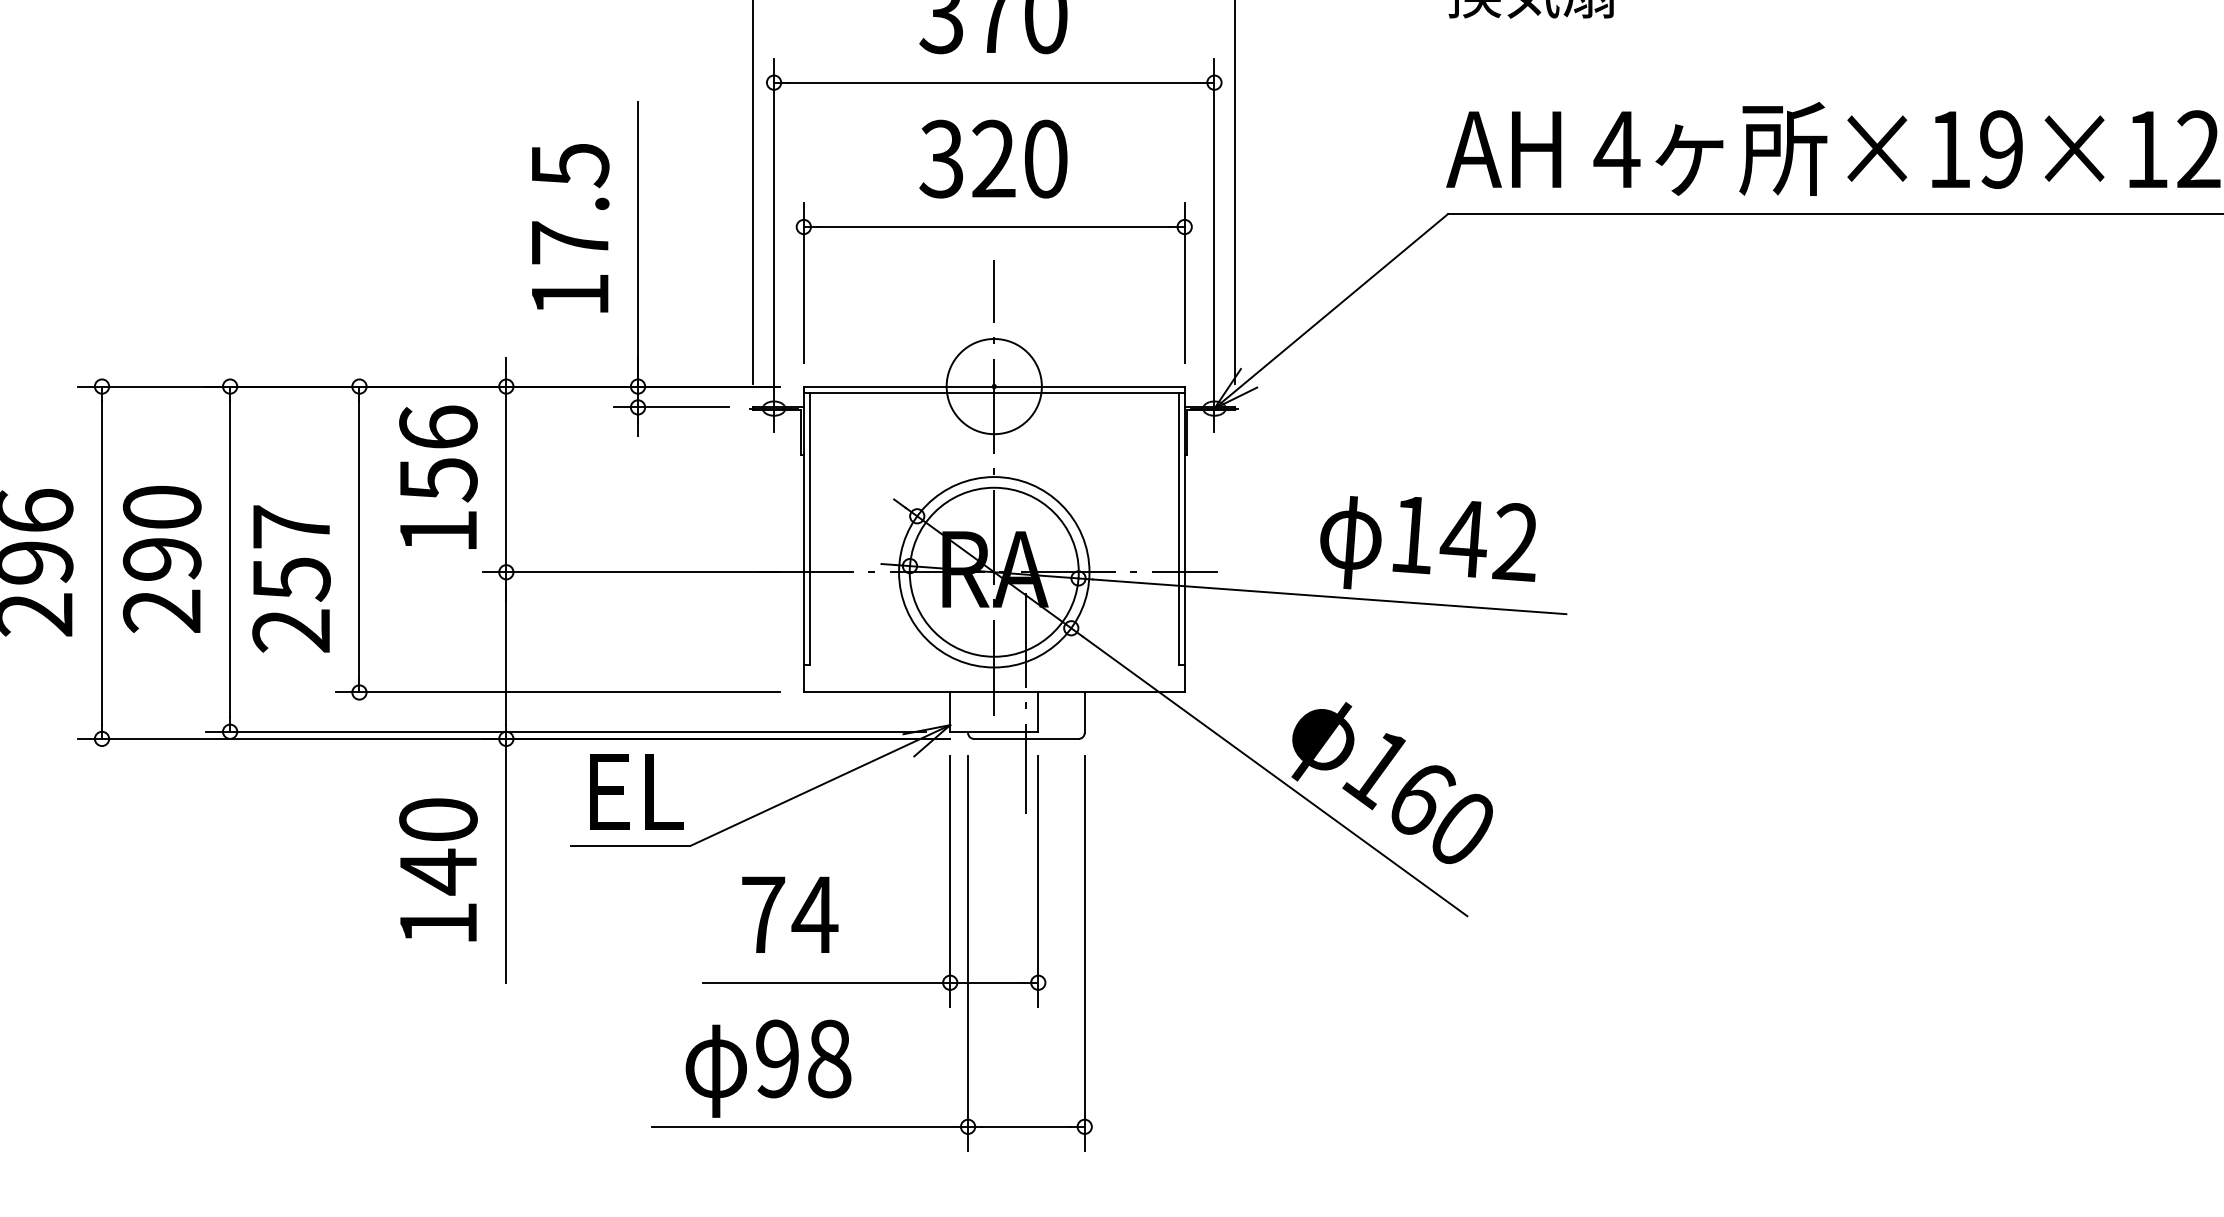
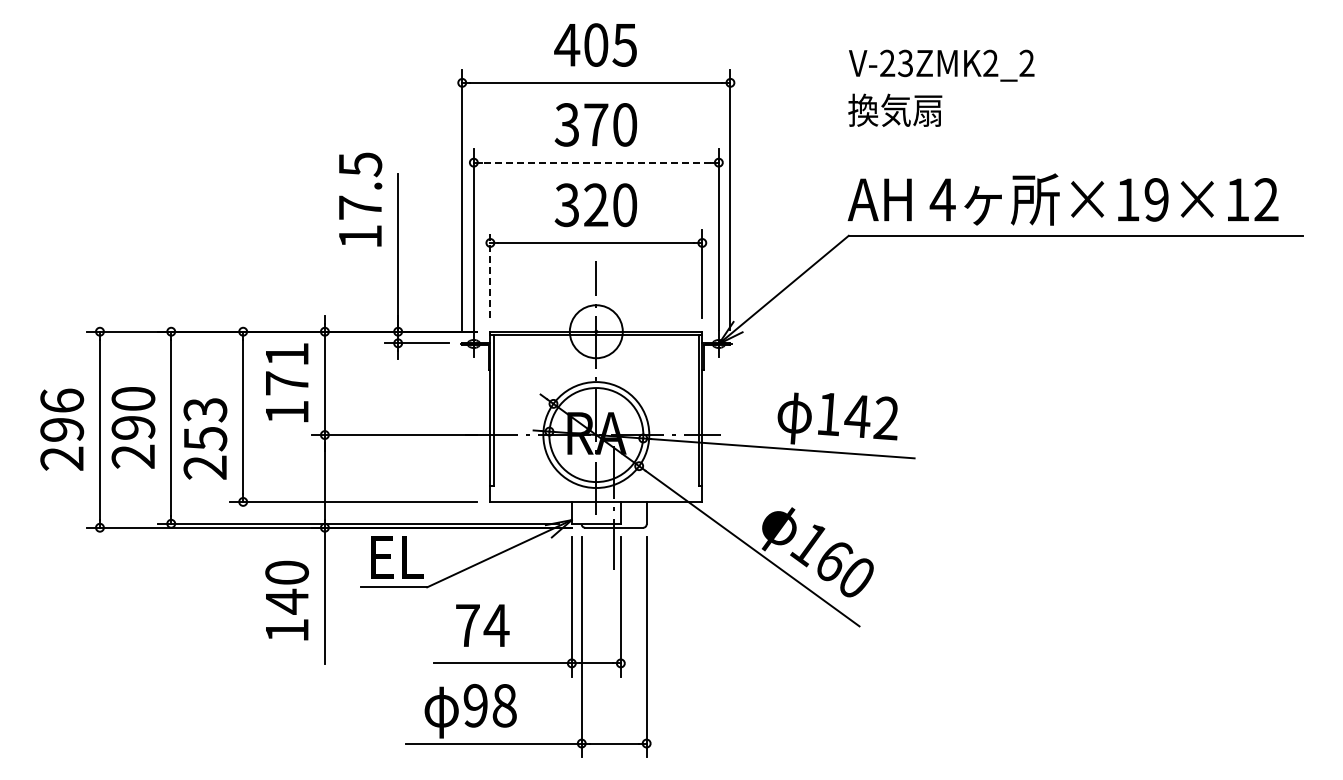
line: (994, 82) -> (596, 162), solid -> dashed
text: (570, 227) -> (360, 199), moved
line: (804, 281) -> (490, 273), solid -> dashed
text: (437, 454) -> (286, 369), 156 -> 171
text: (291, 526) -> (205, 409), 257 -> 253

